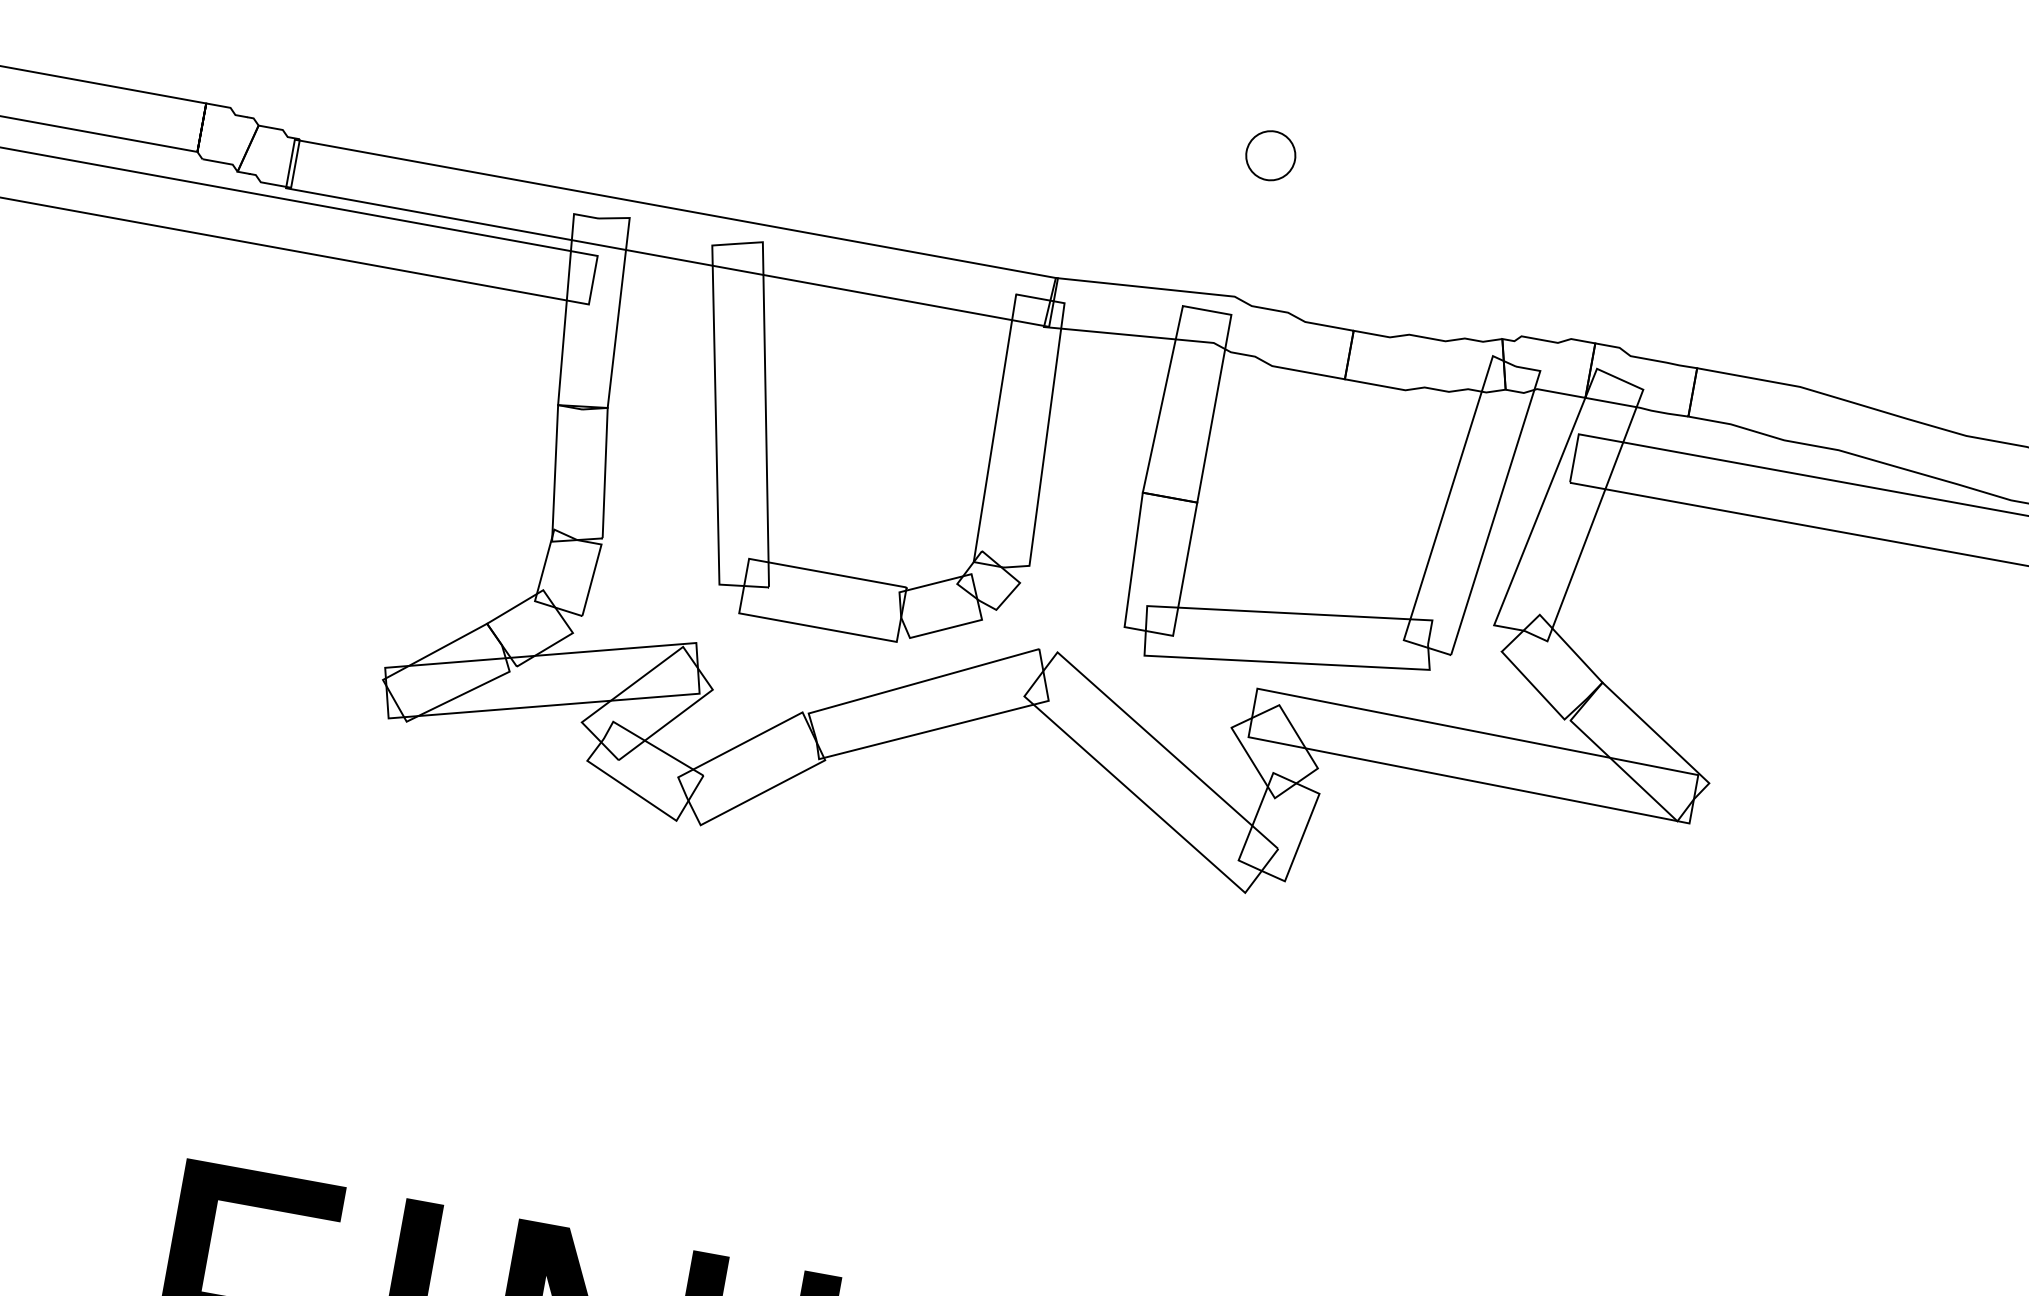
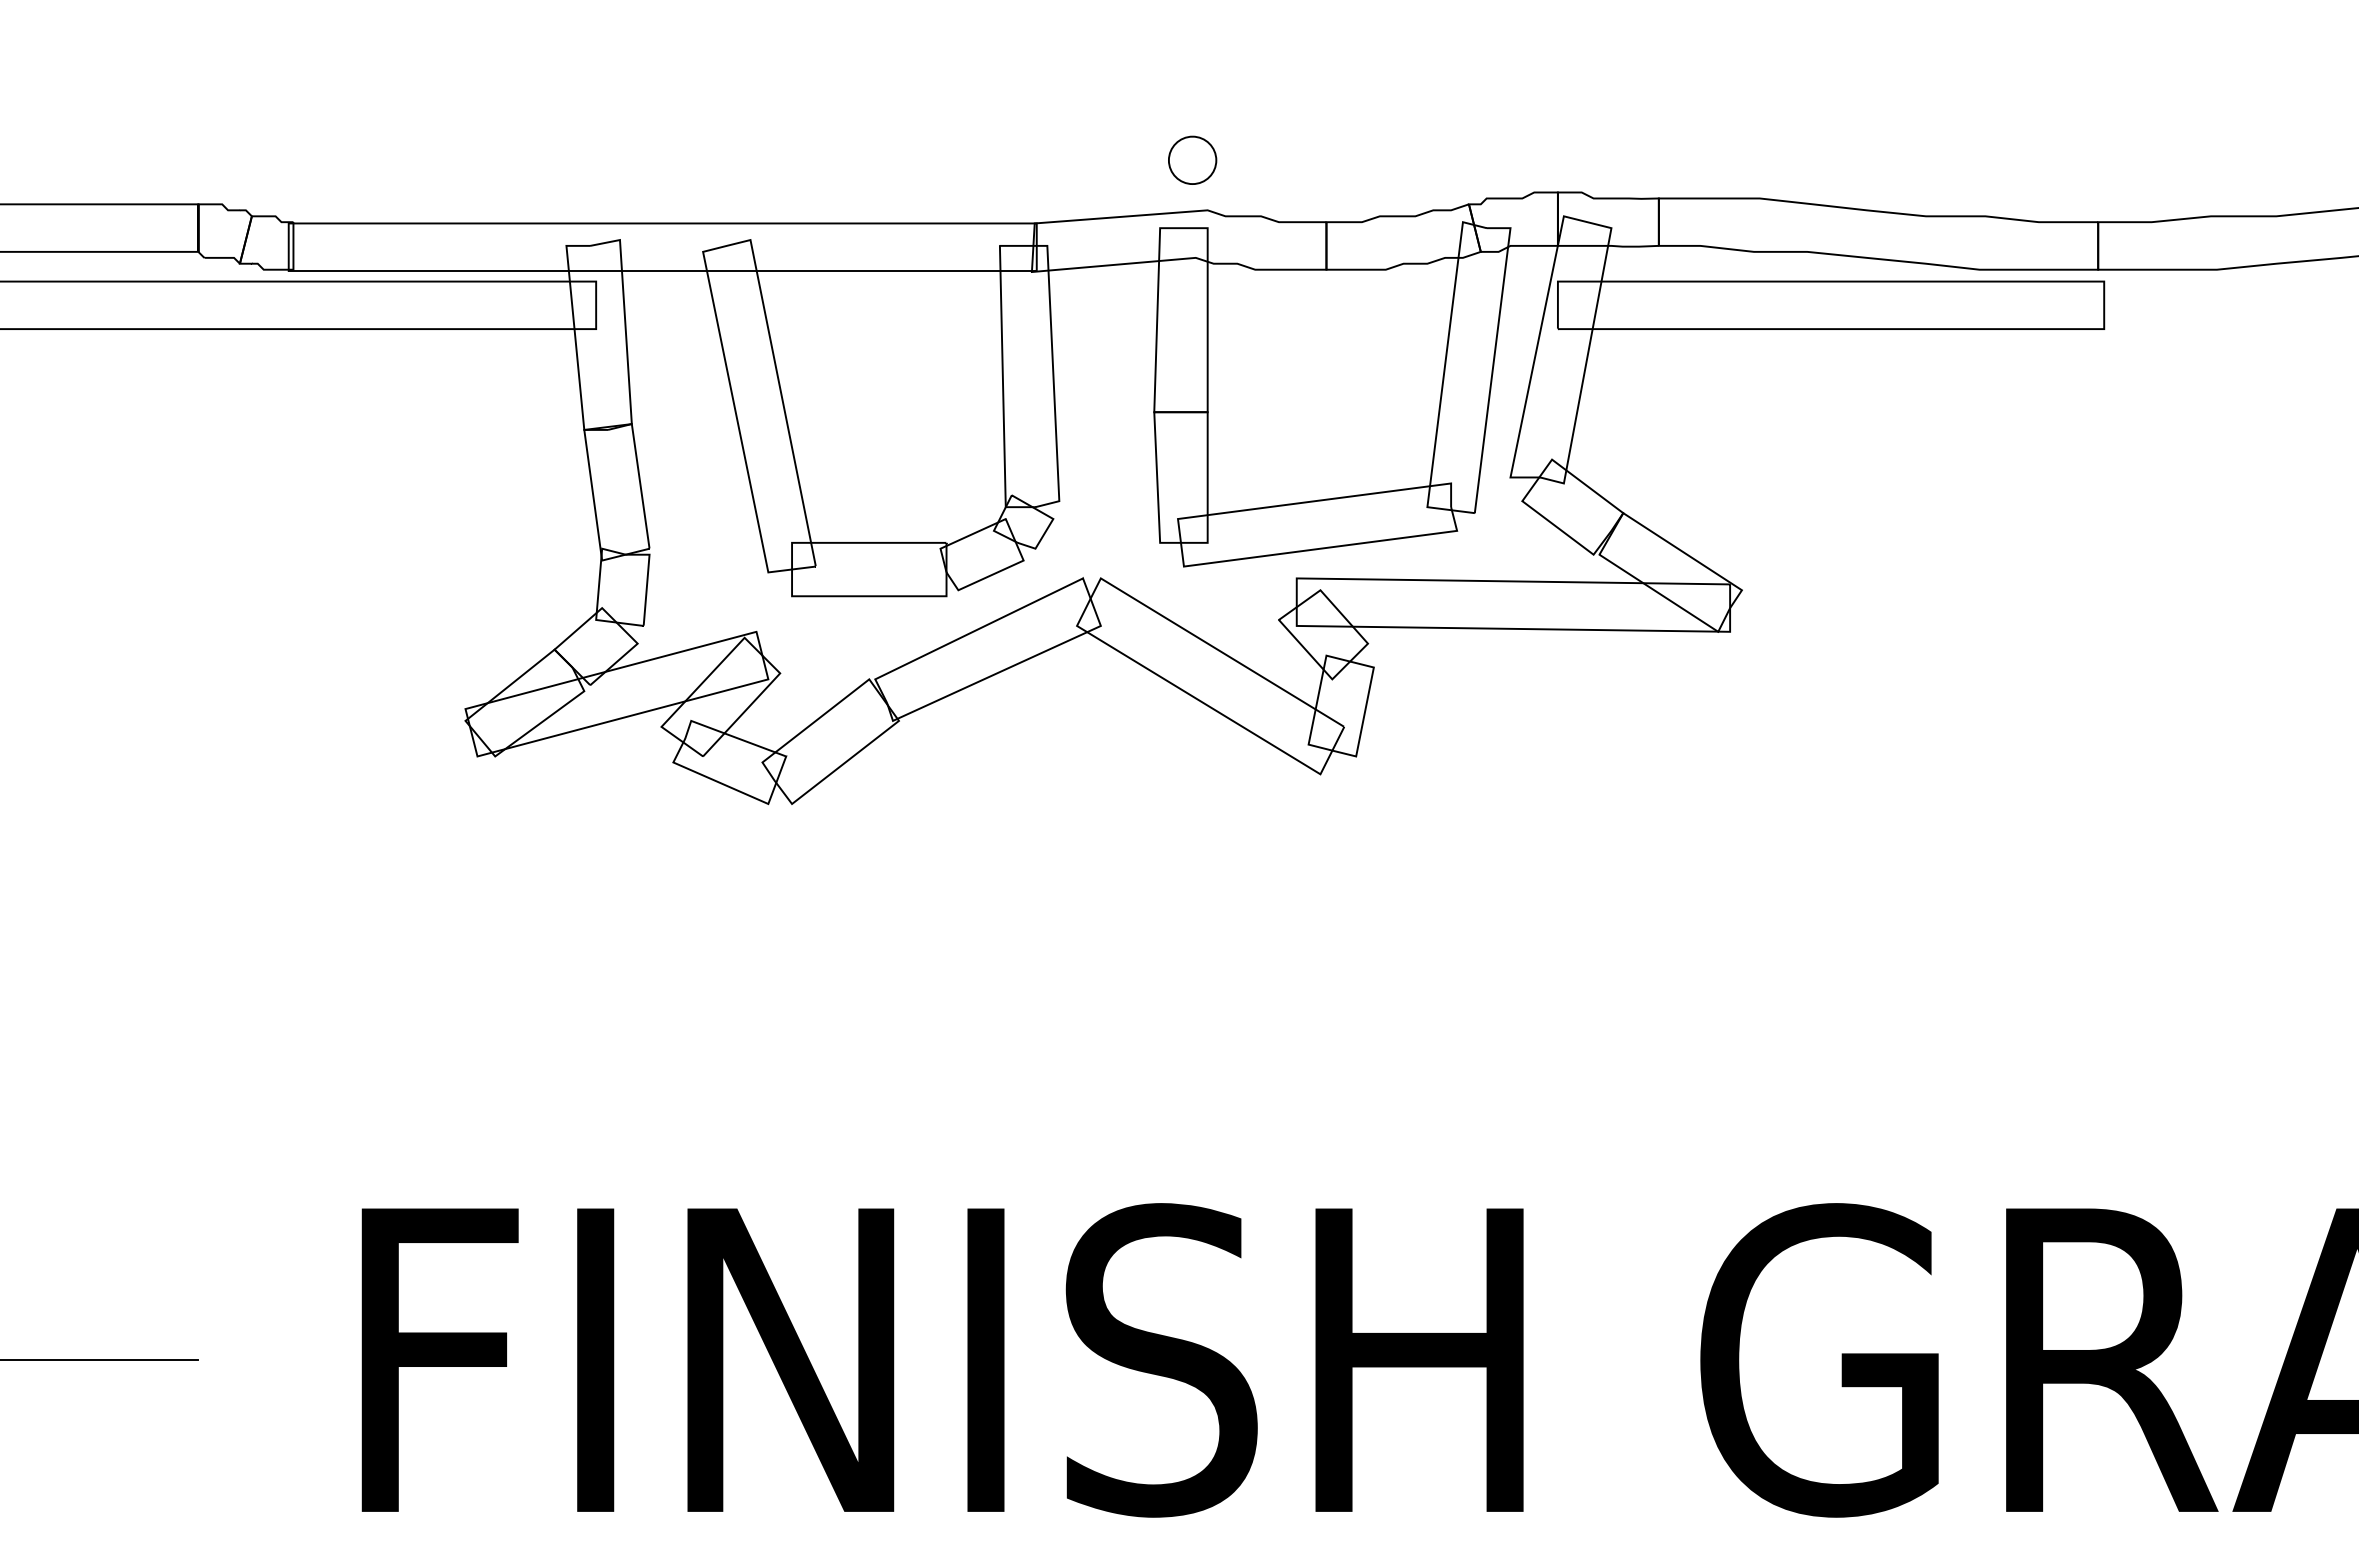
part: (1270, 154) -> (1192, 159), moved

